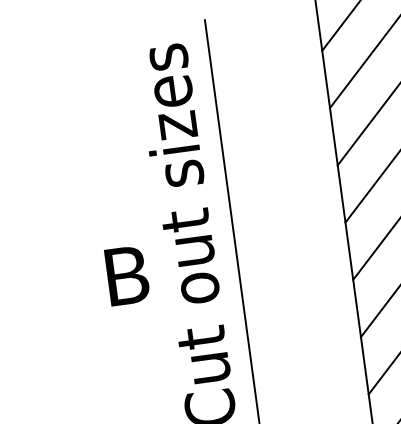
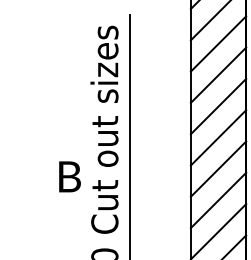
text: (126, 275) -> (69, 176), moved

